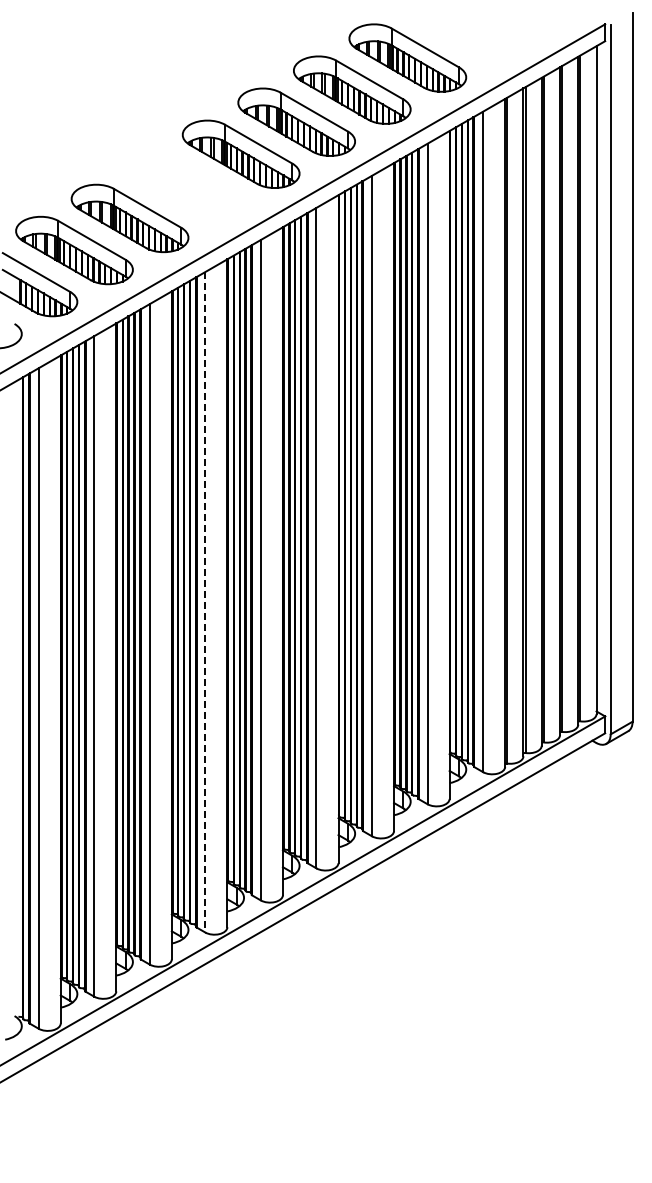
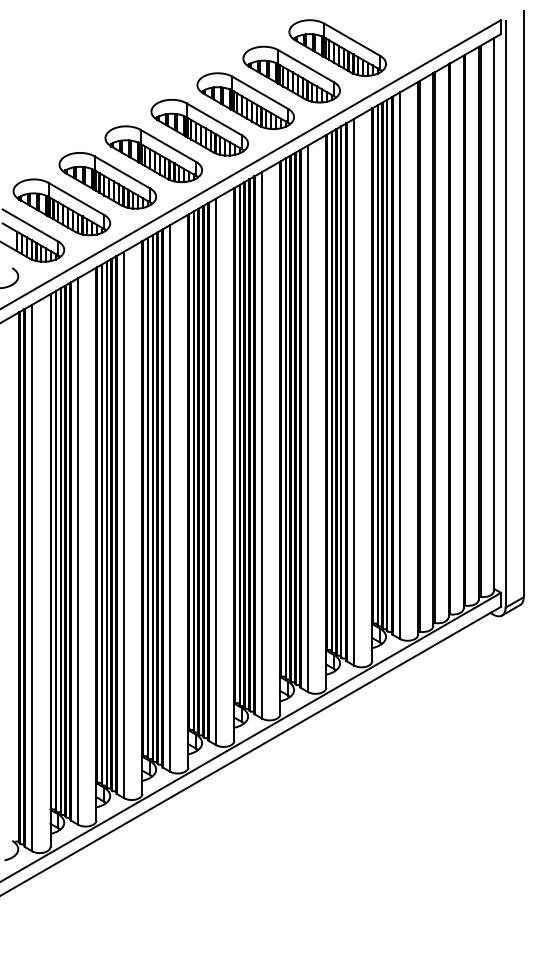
part: (185, 185) -> (153, 153), added
line: (205, 602) -> (170, 498), dashed -> solid

